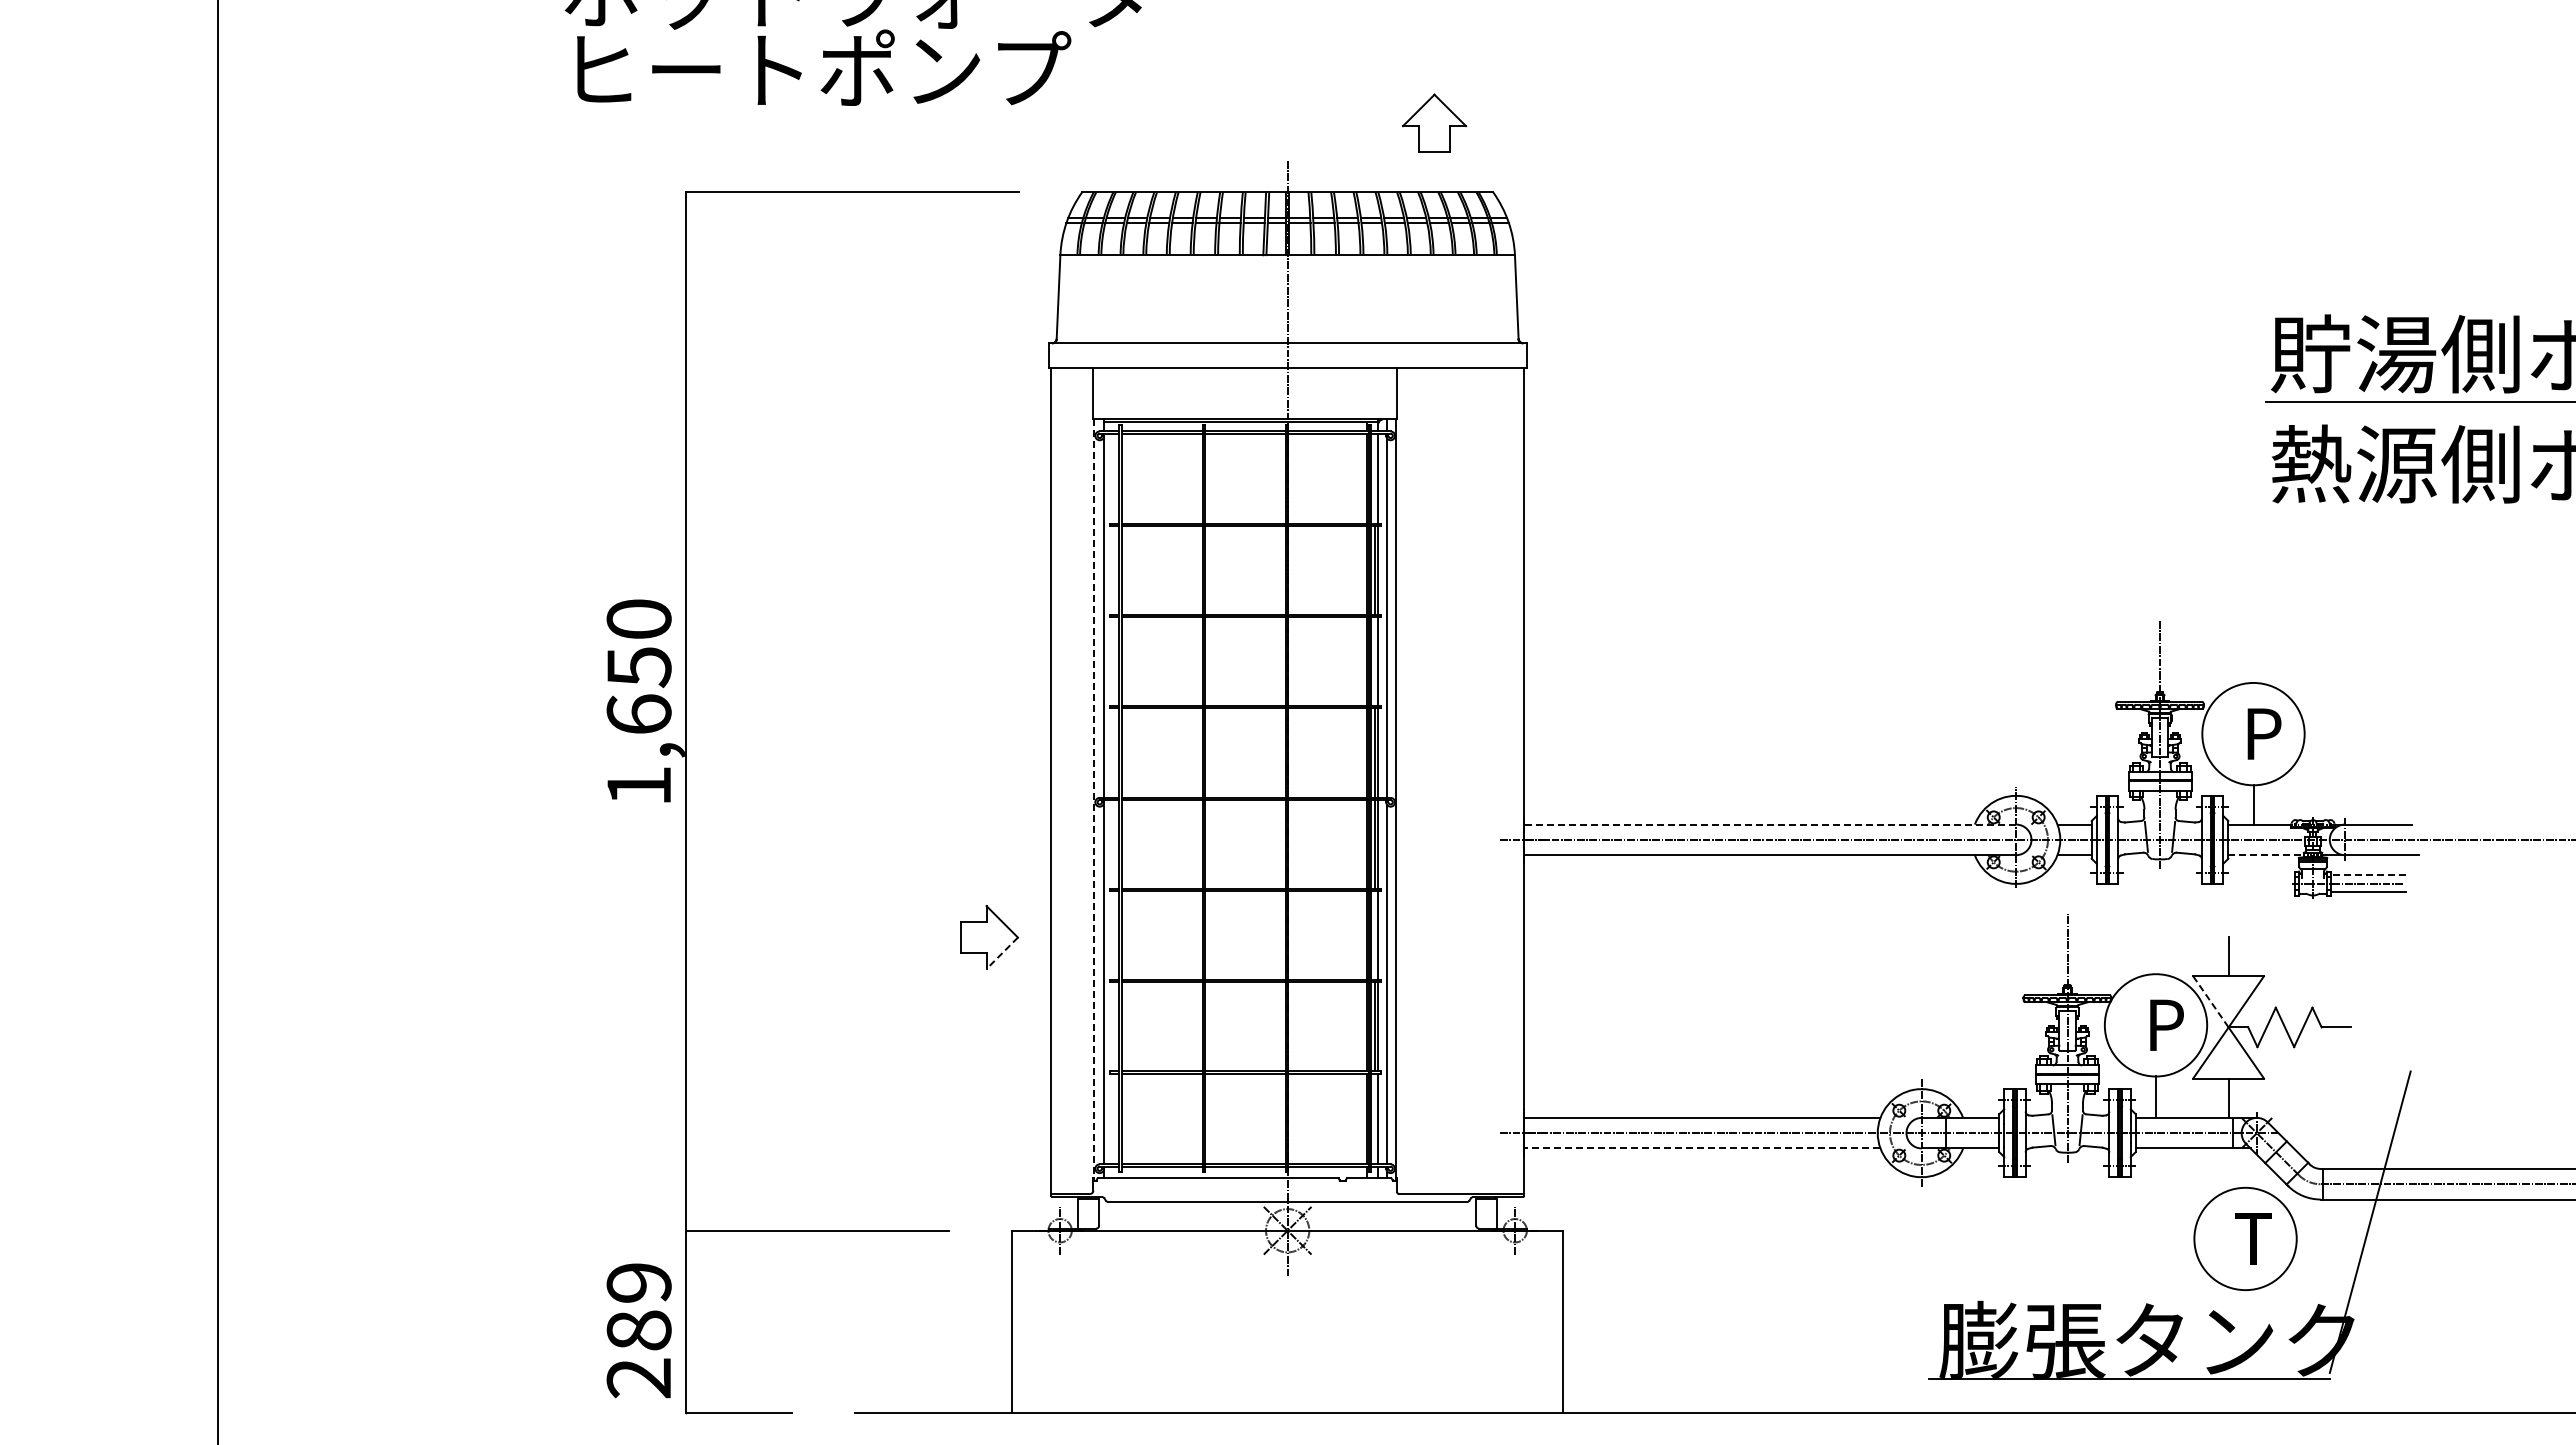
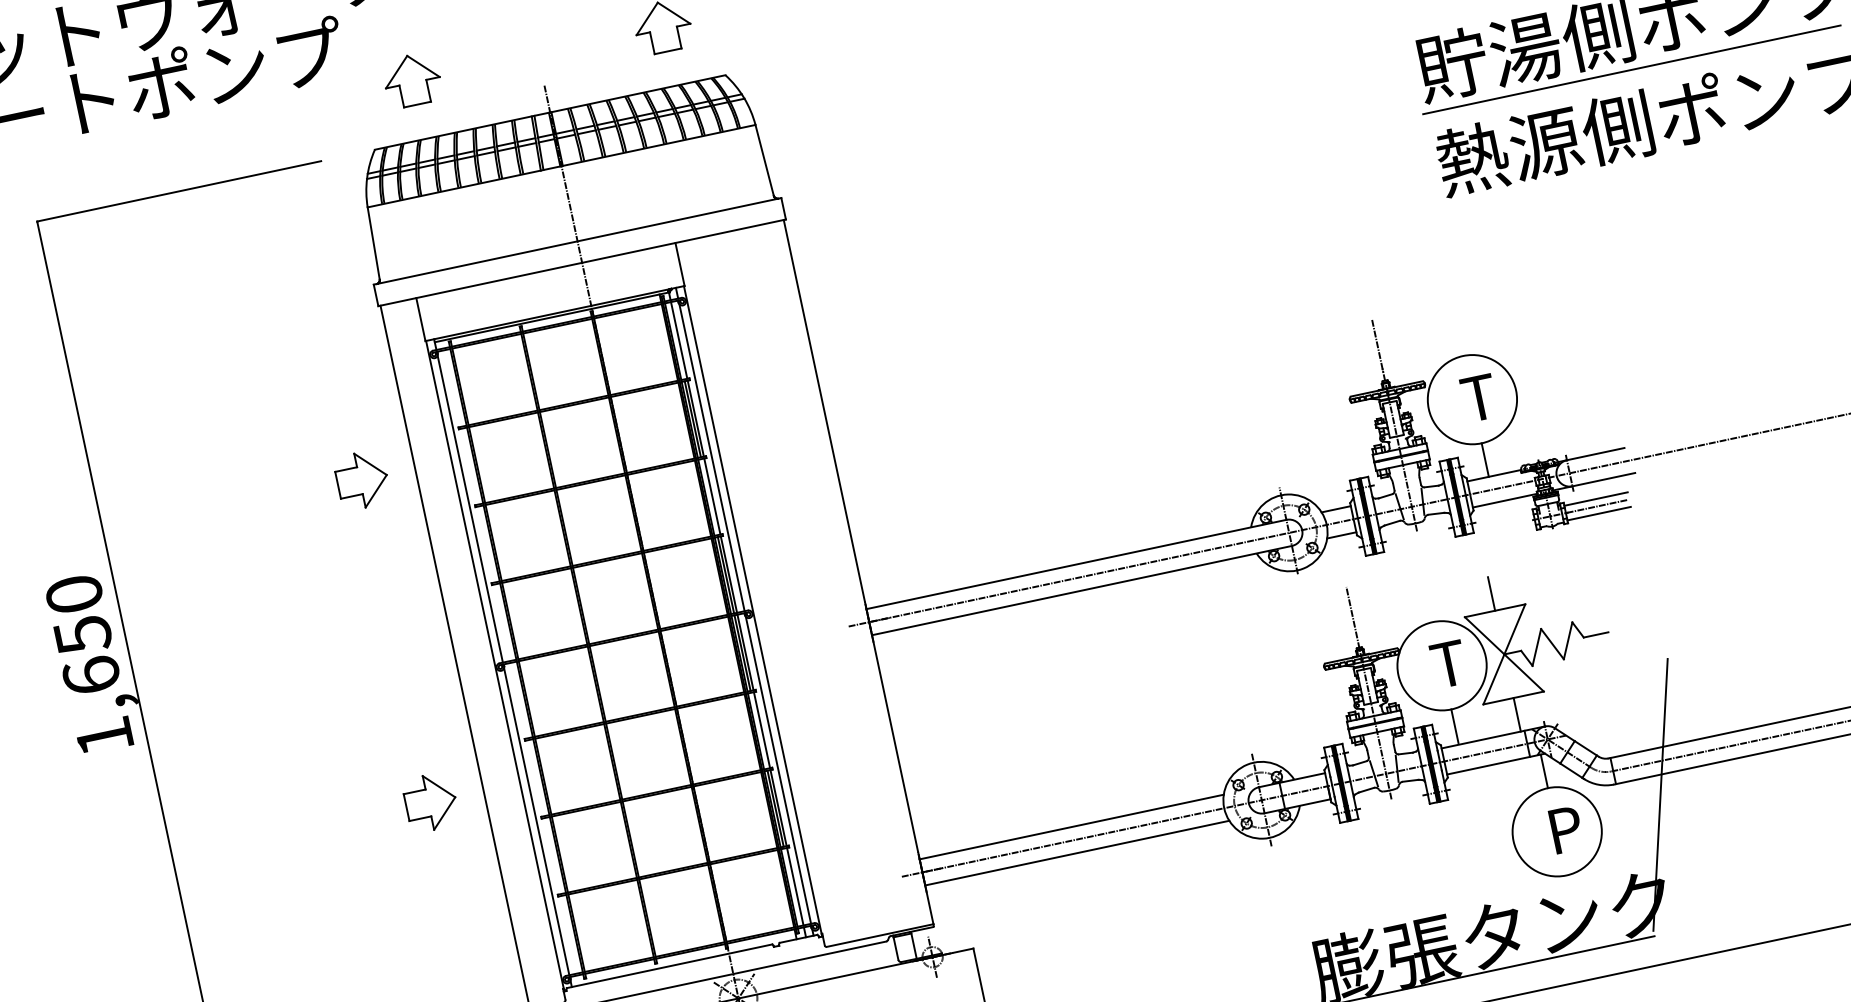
part: (1140, 122) -> (411, 79), added
part: (989, 559) -> (362, 479), added
text: (2262, 733) -> (1480, 397), P -> T
line: (1094, 800) -> (495, 666), dashed -> solid
line: (1769, 824) -> (1075, 564), dashed -> solid
line: (2266, 855) -> (1505, 500), dashed -> solid
line: (2367, 875) -> (1595, 499), dashed -> solid
line: (1001, 953) -> (444, 813), dashed -> solid
line: (2211, 1002) -> (1485, 636), dashed -> solid
text: (2164, 1024) -> (1449, 663), P -> T
line: (1701, 1148) -> (1076, 853), dashed -> solid
line: (2245, 1167) -> (1544, 770), added
text: (2254, 1238) -> (1564, 829), T -> P

